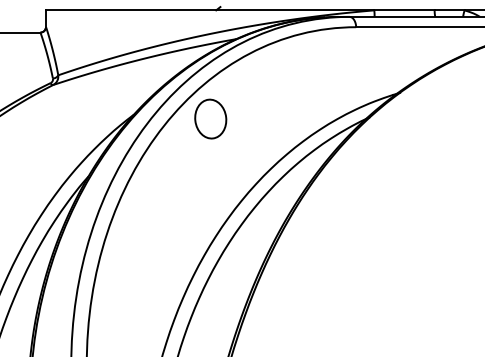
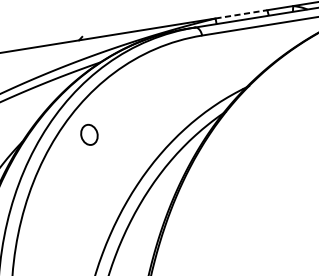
line: (404, 10) -> (241, 14), solid -> dashed
part: (210, 118) -> (89, 134), size x0.6

